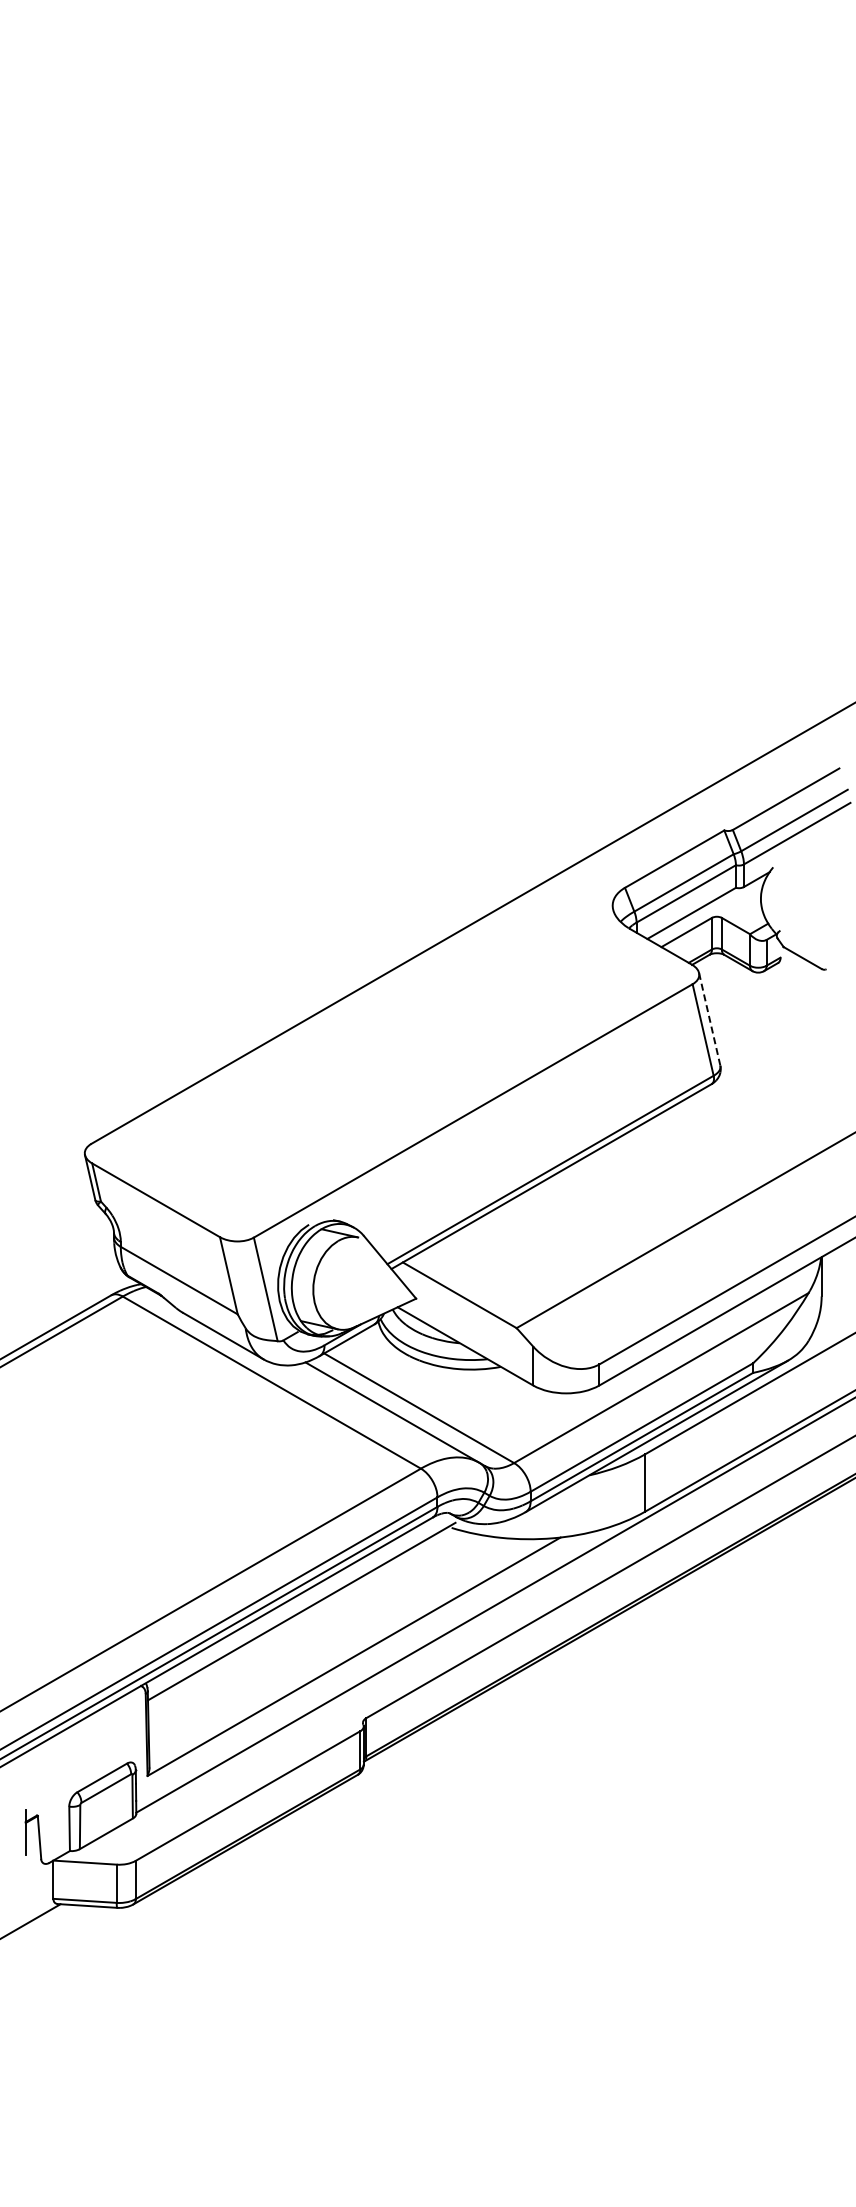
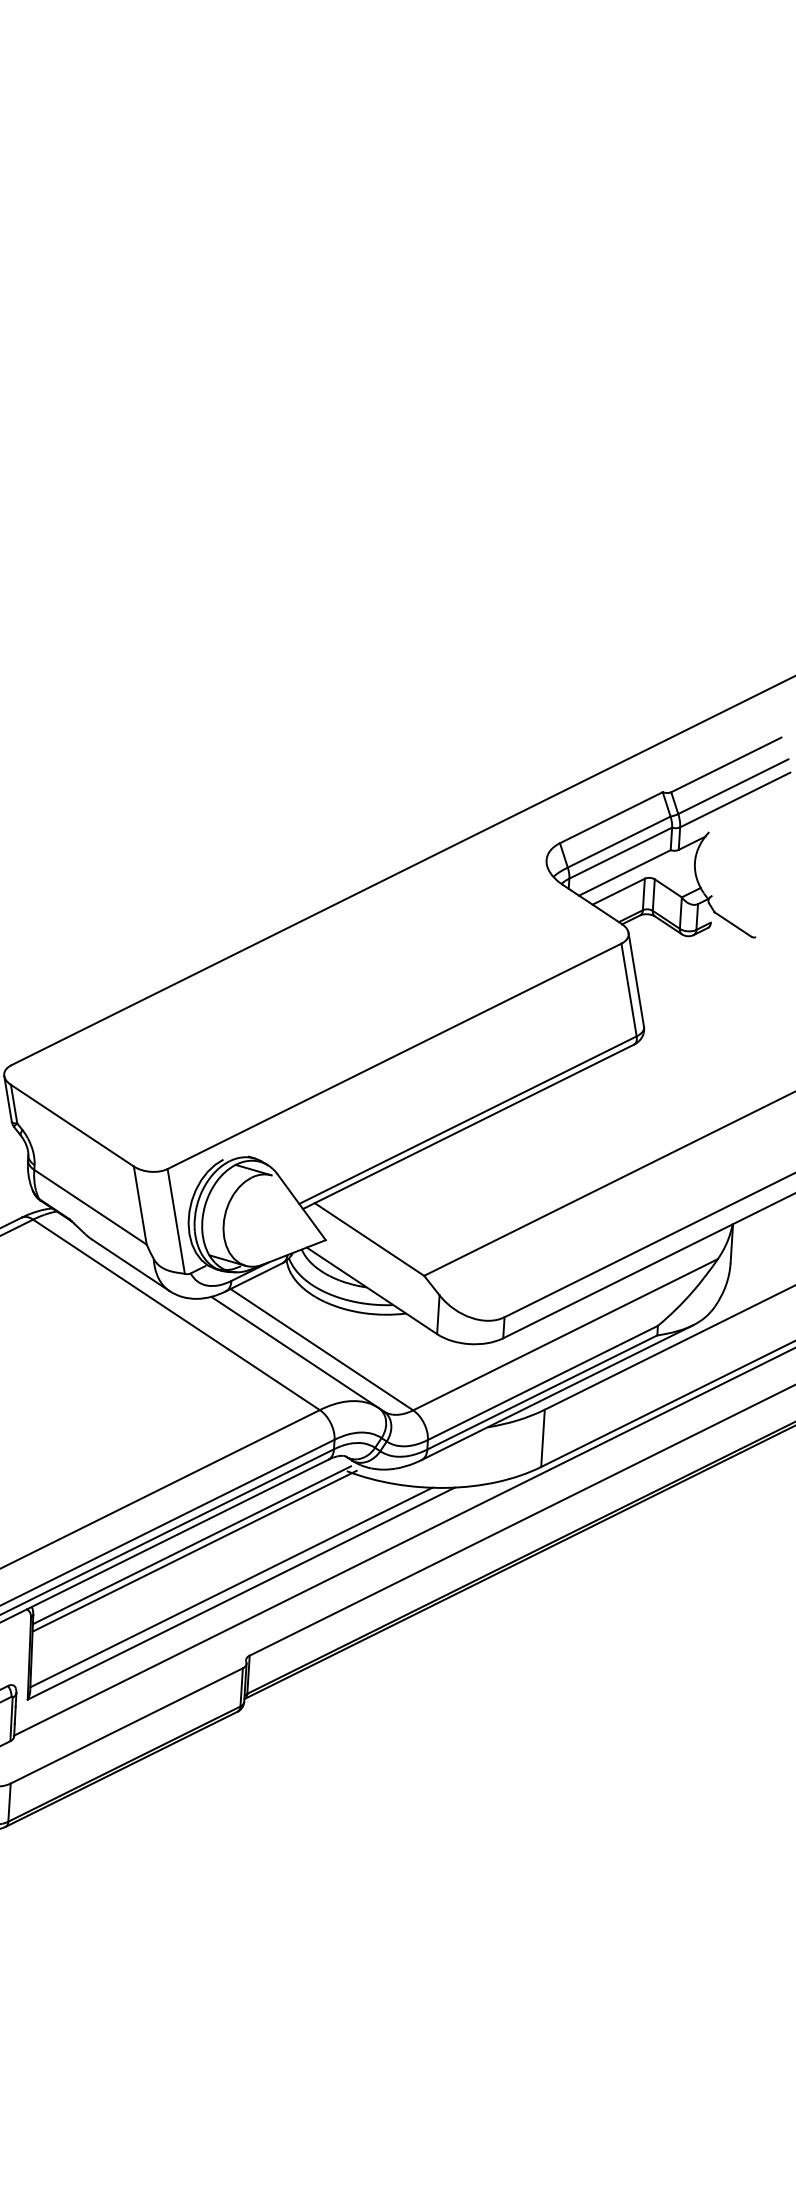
line: (709, 1019) -> (636, 979), dashed -> solid
line: (304, 1616) -> (194, 1550), added
line: (343, 1651) -> (231, 1587), added

